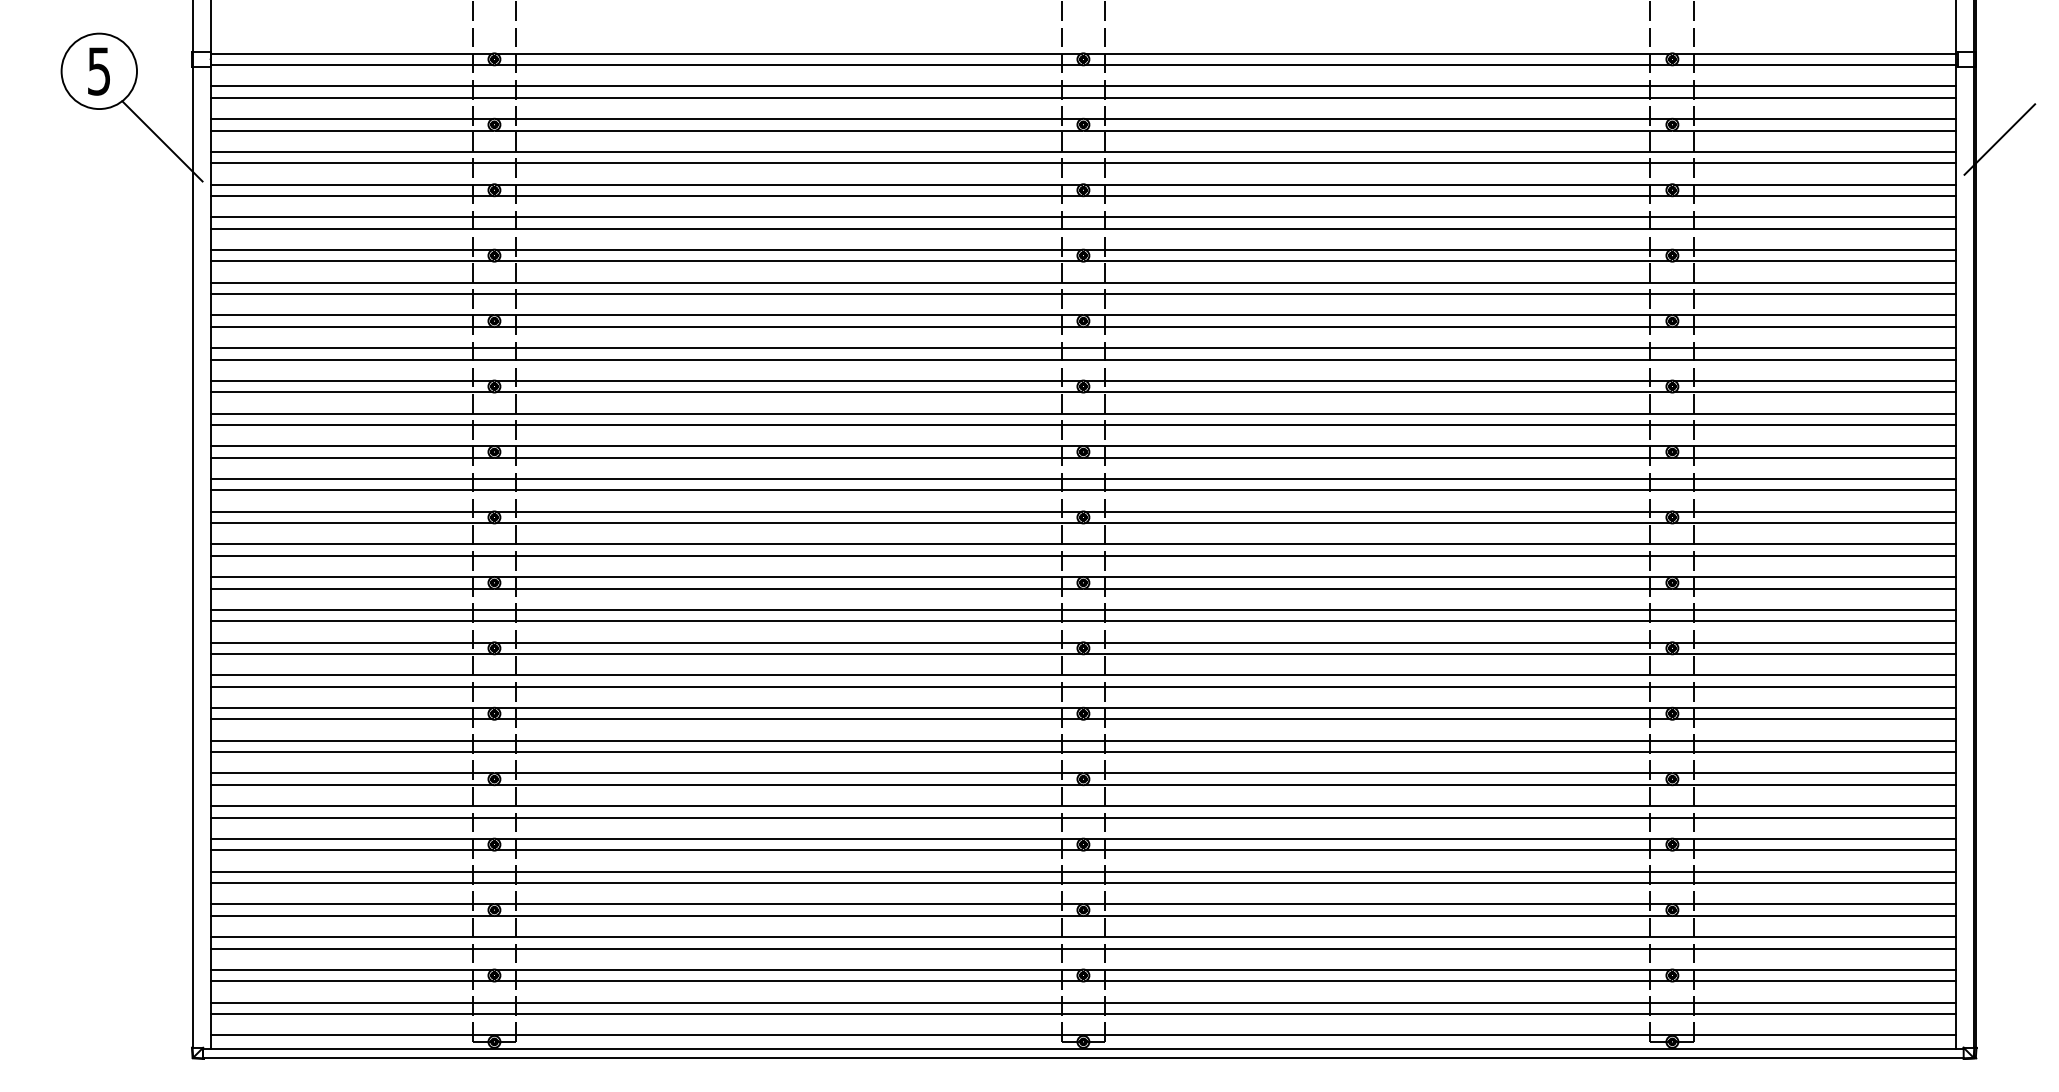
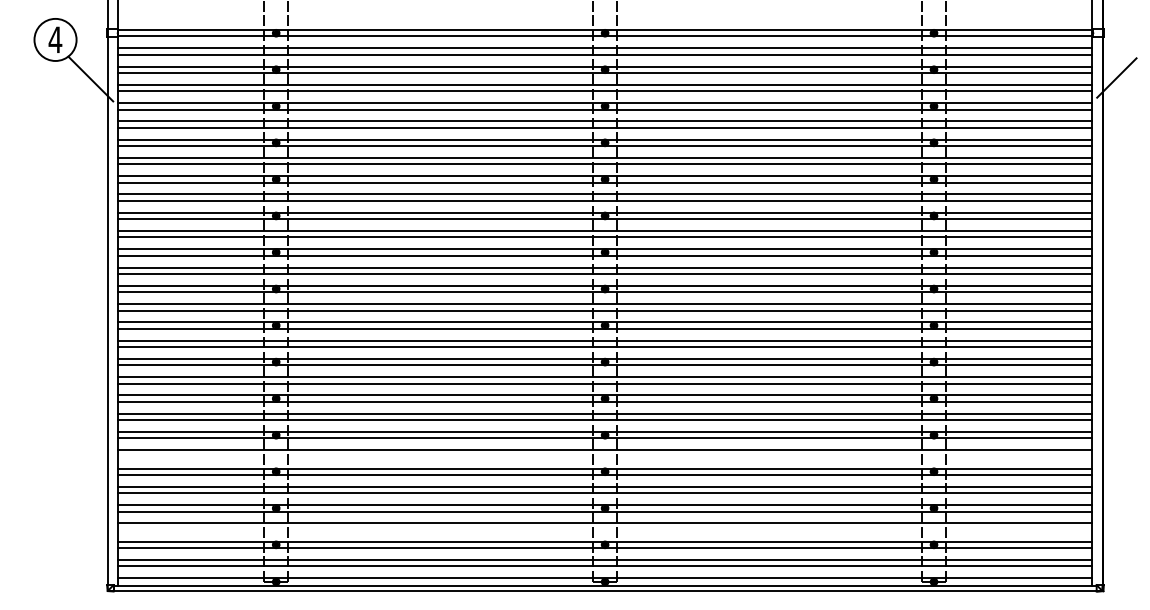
text: (99, 70) -> (55, 39), 5 -> 4
line: (1084, 817) -> (605, 456), removed
line: (1084, 948) -> (605, 529), removed

